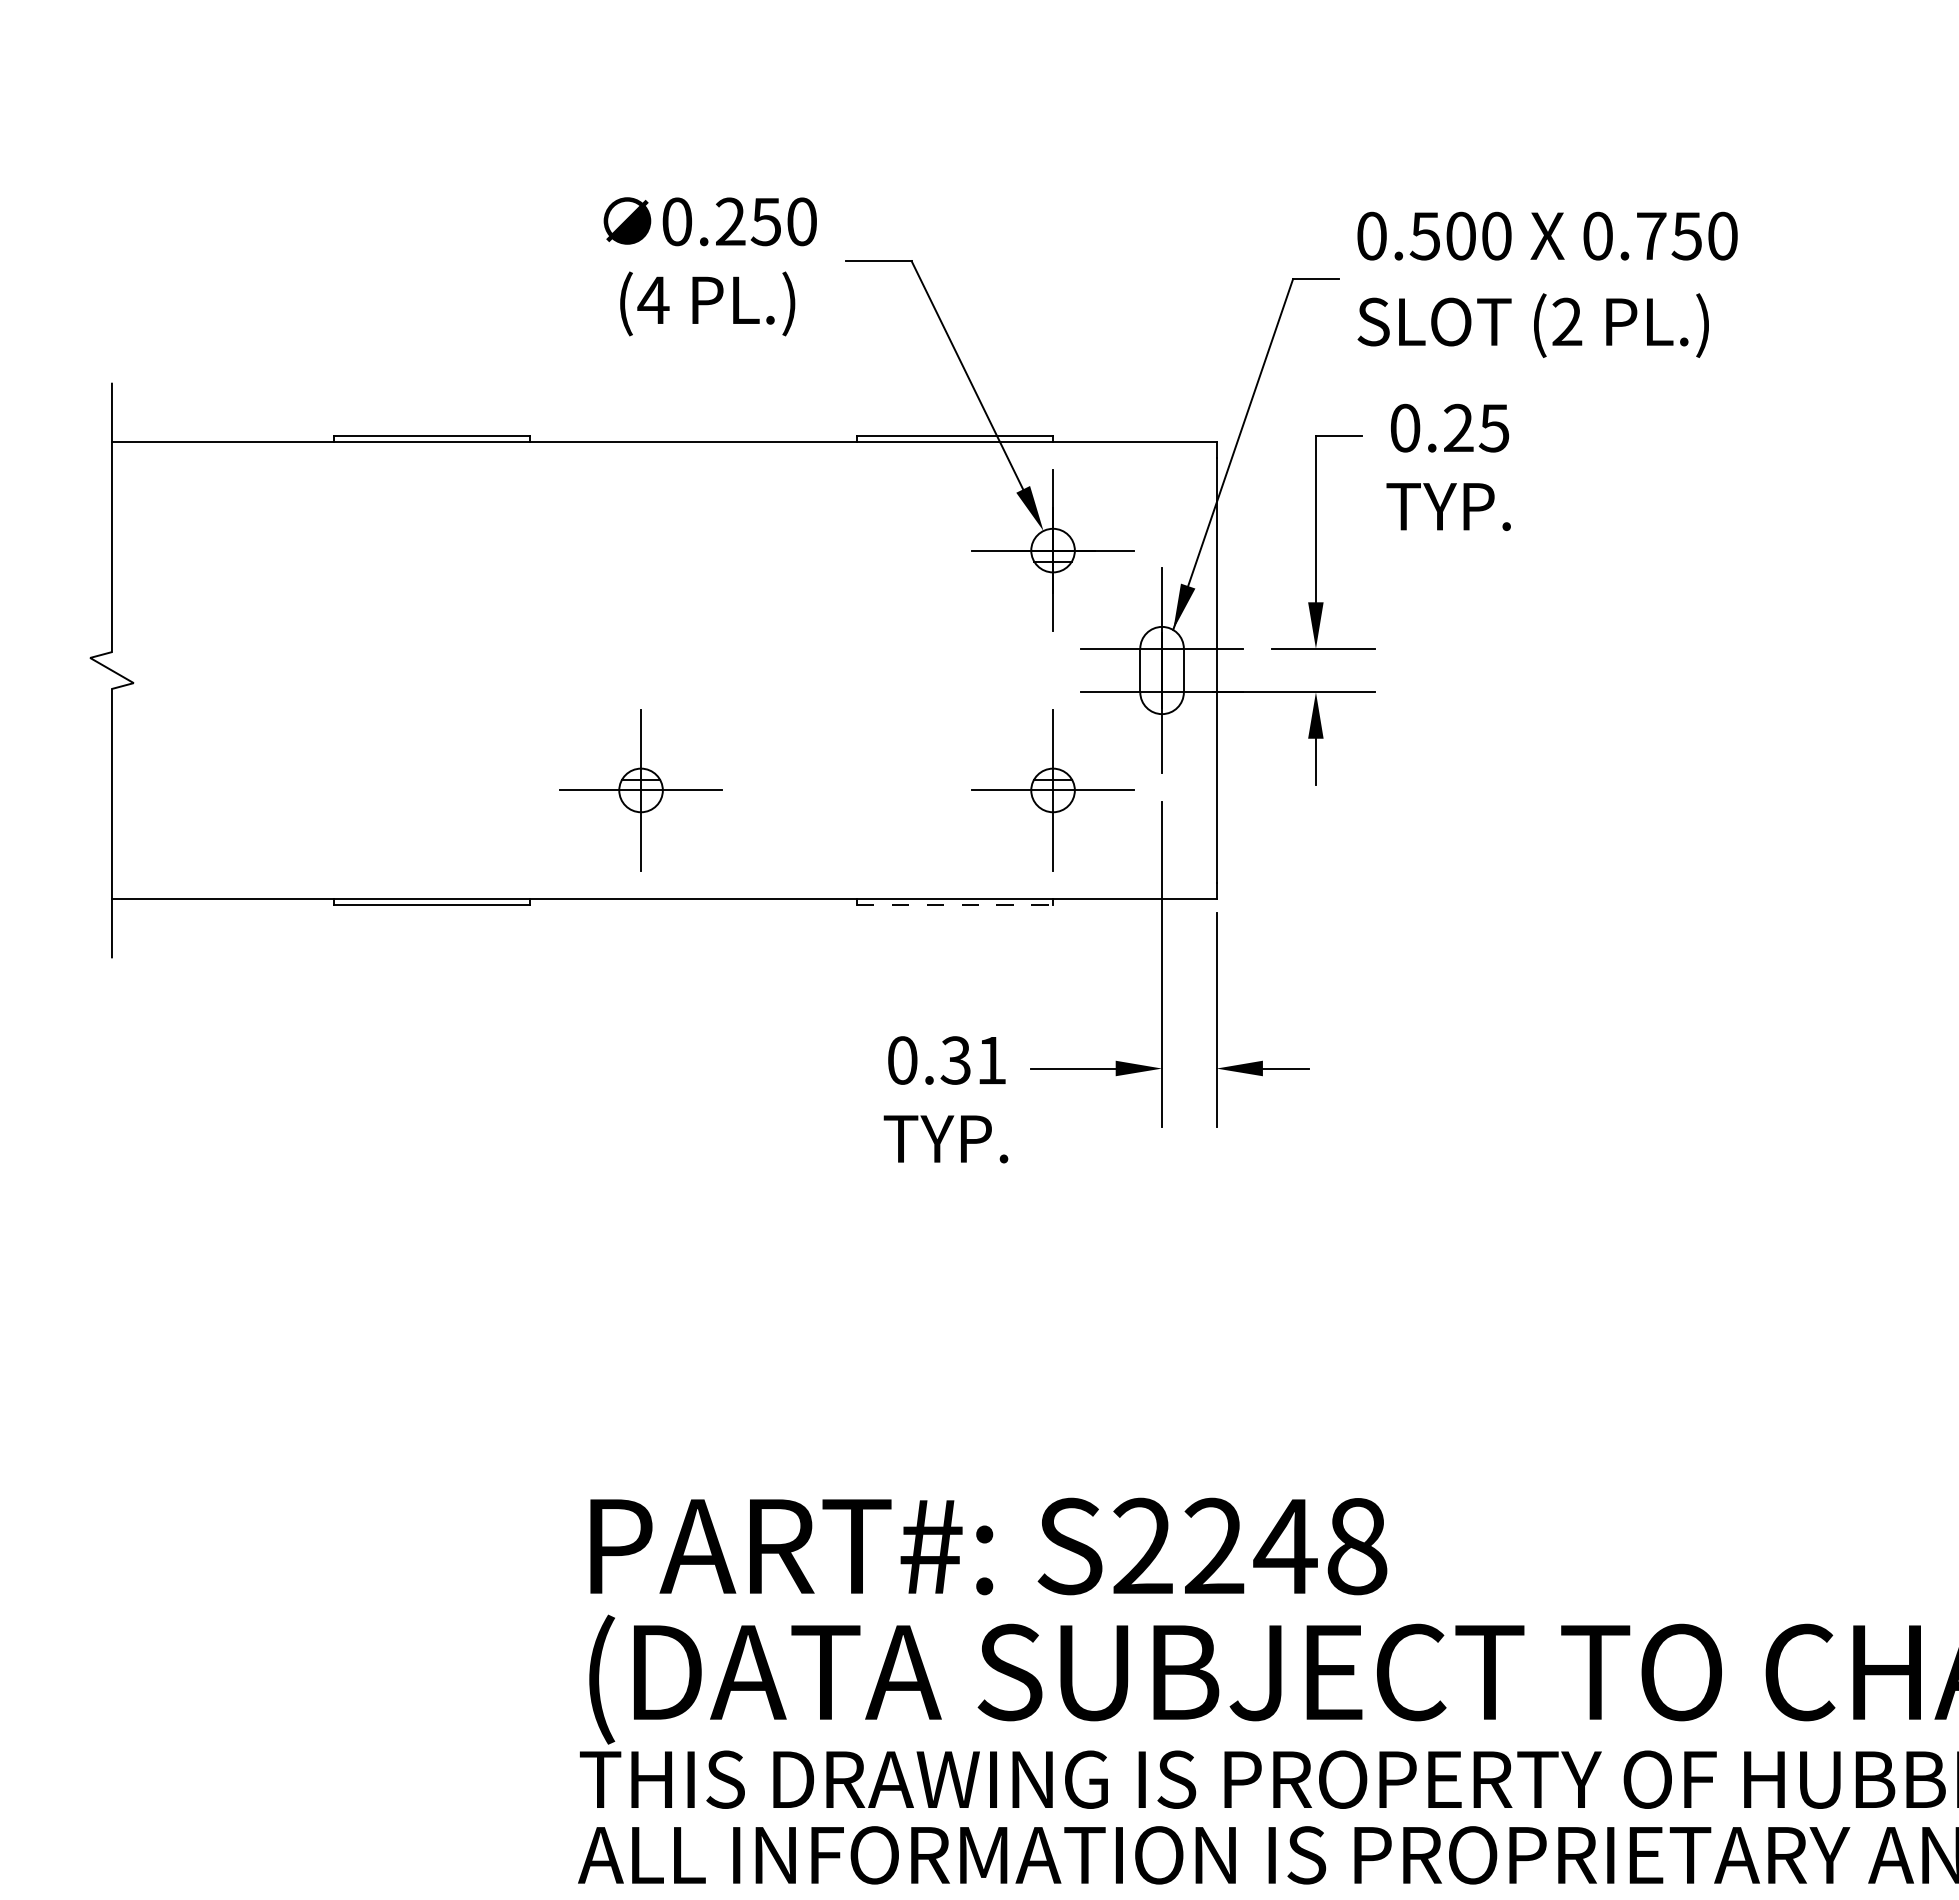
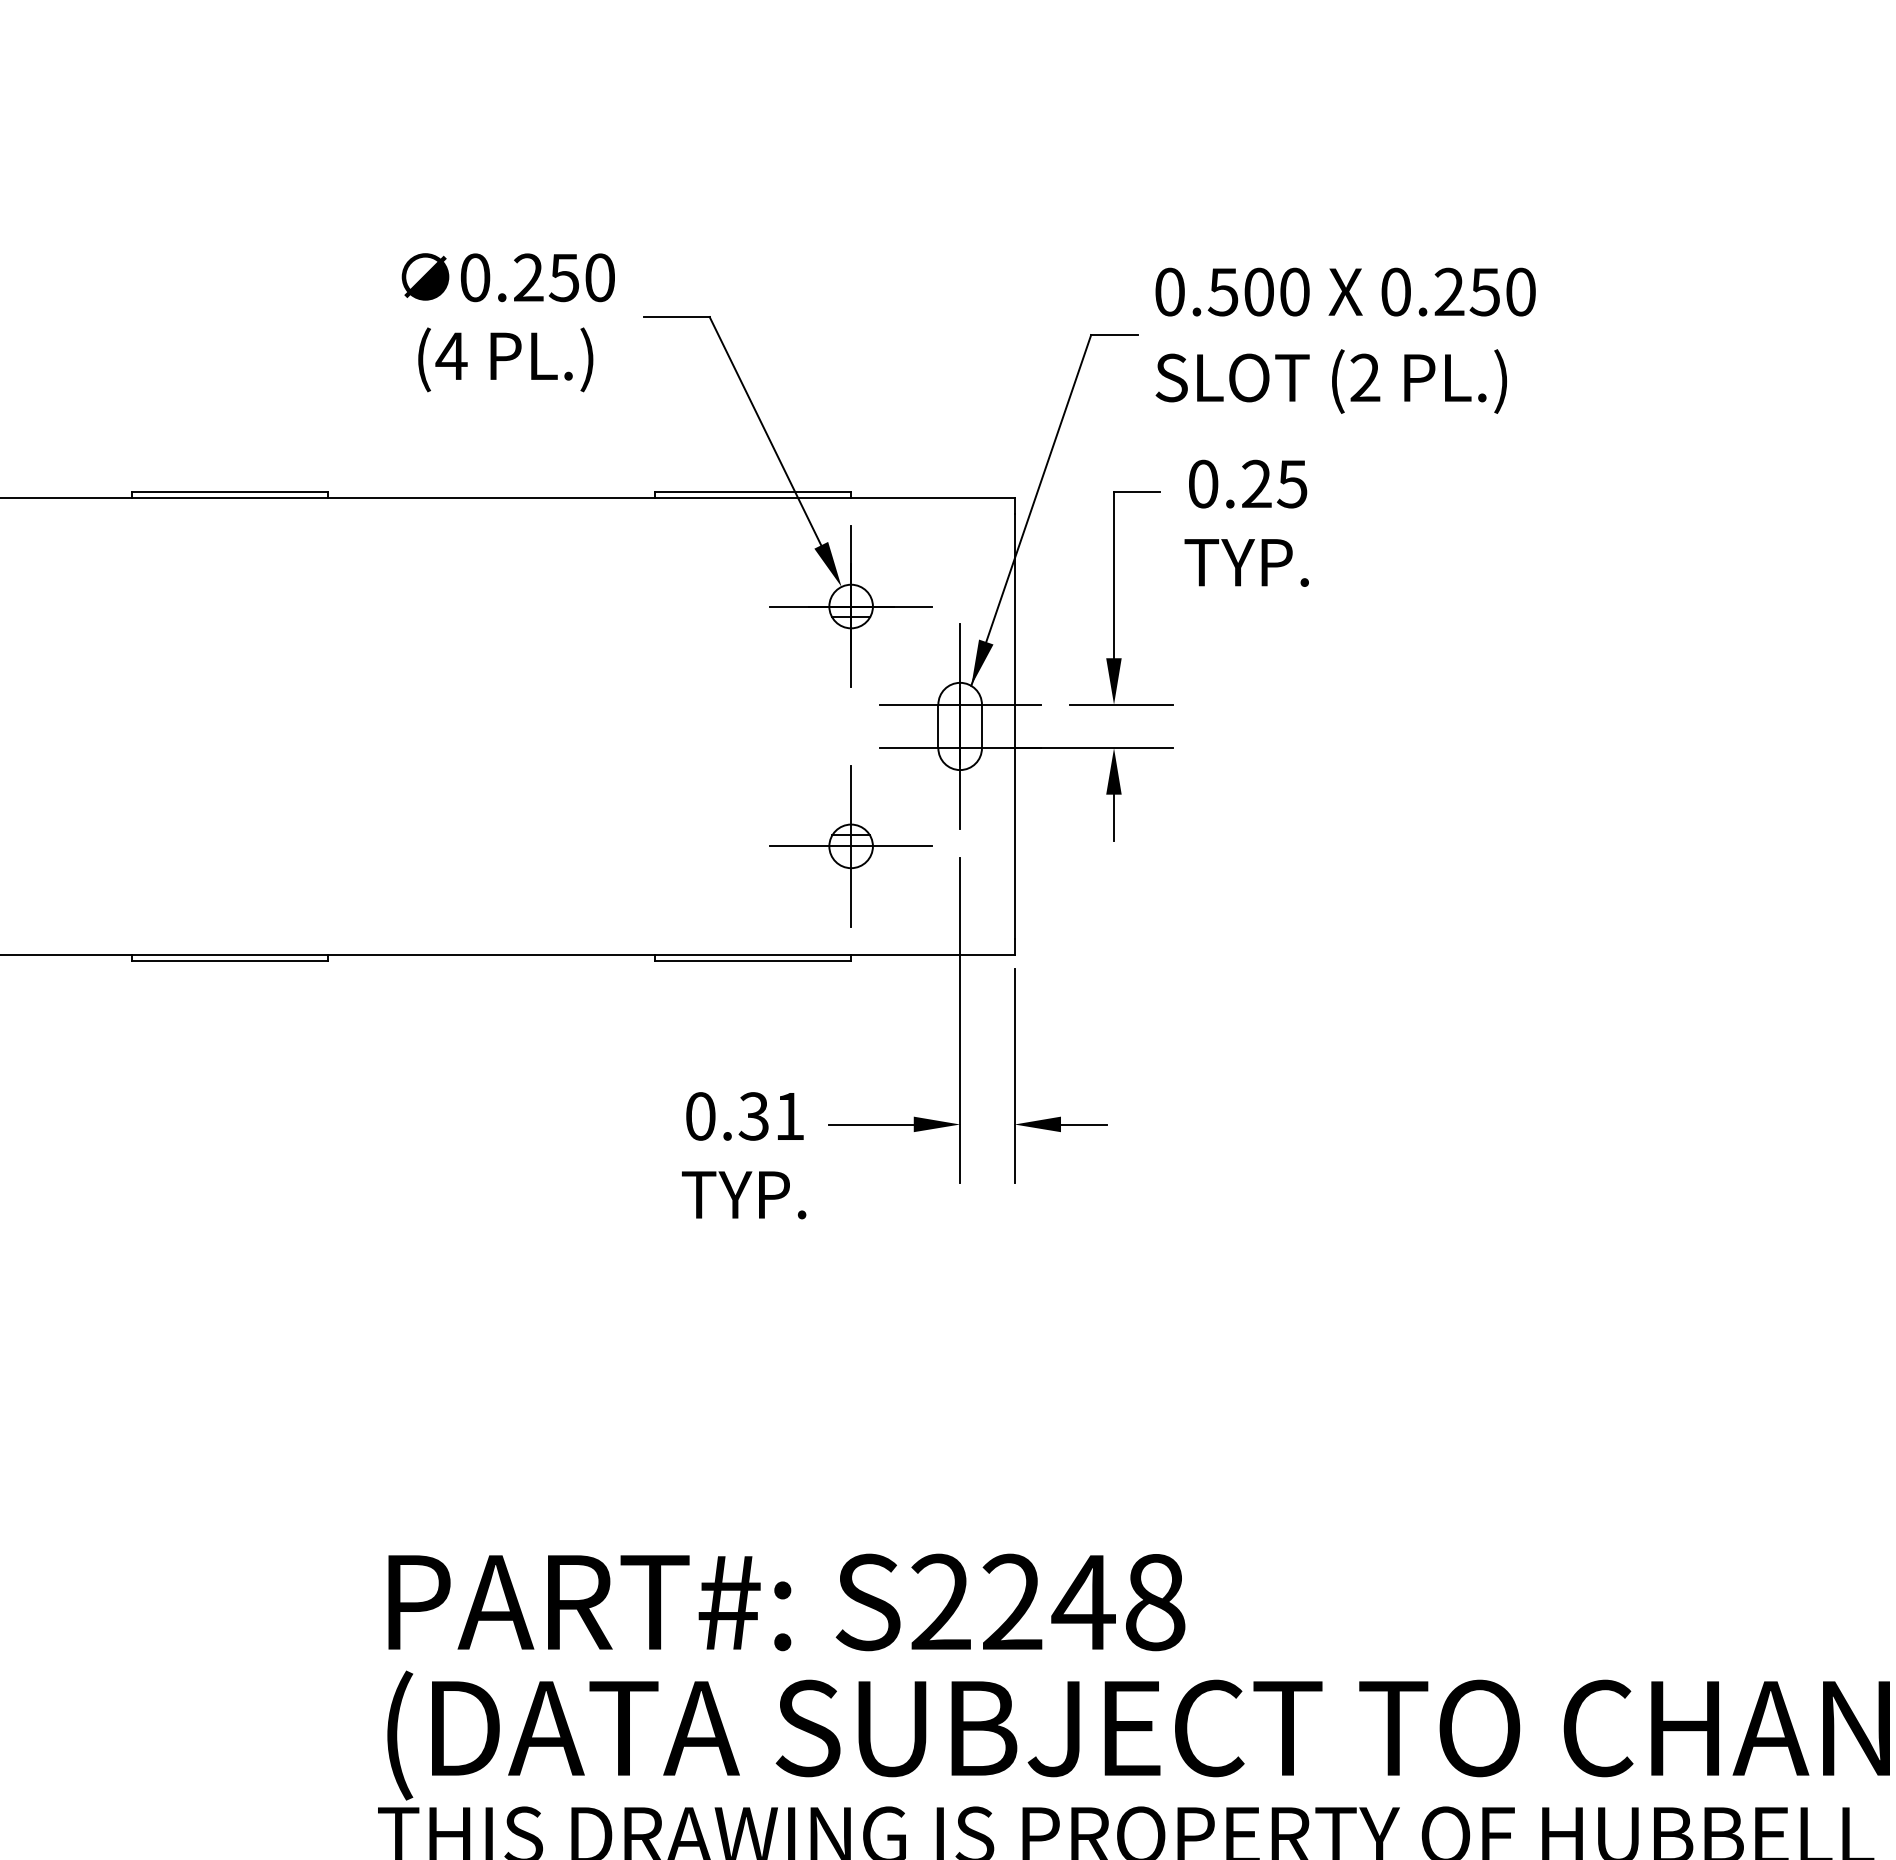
text: (1651, 235) -> (1449, 291), 0.750 -> 0.250
part: (640, 790) -> (438, 846), removed
line: (955, 904) -> (753, 960), dashed -> solid

